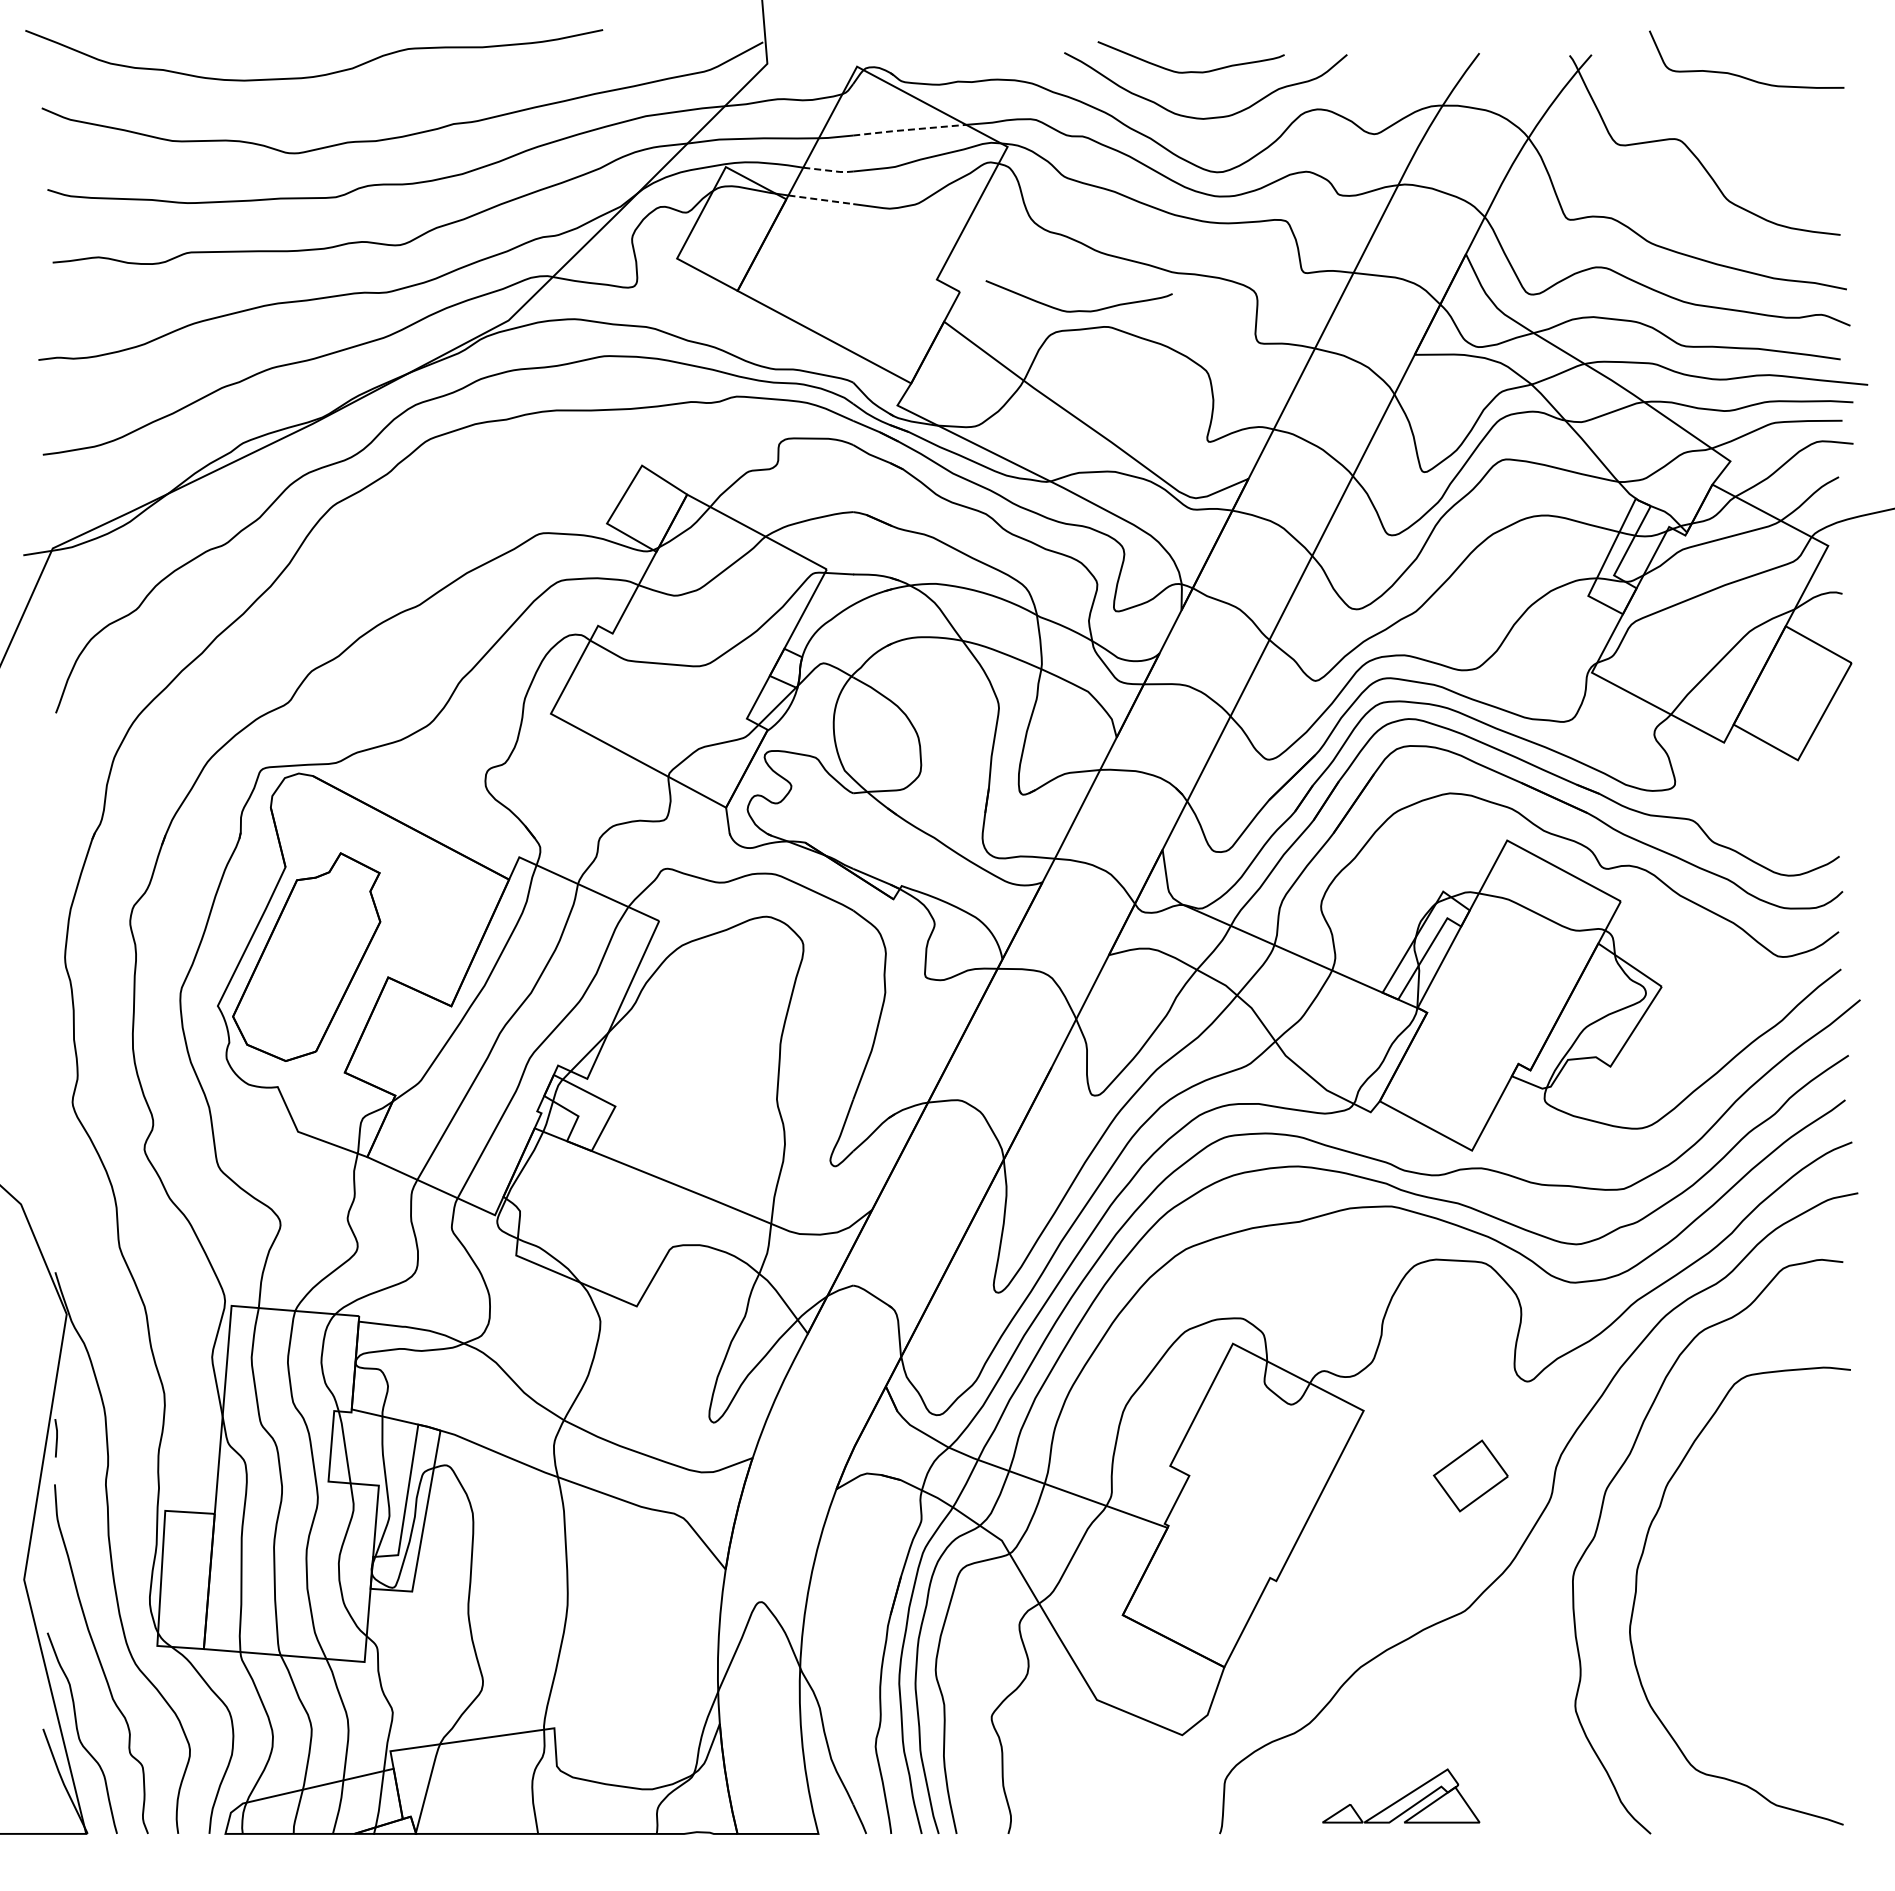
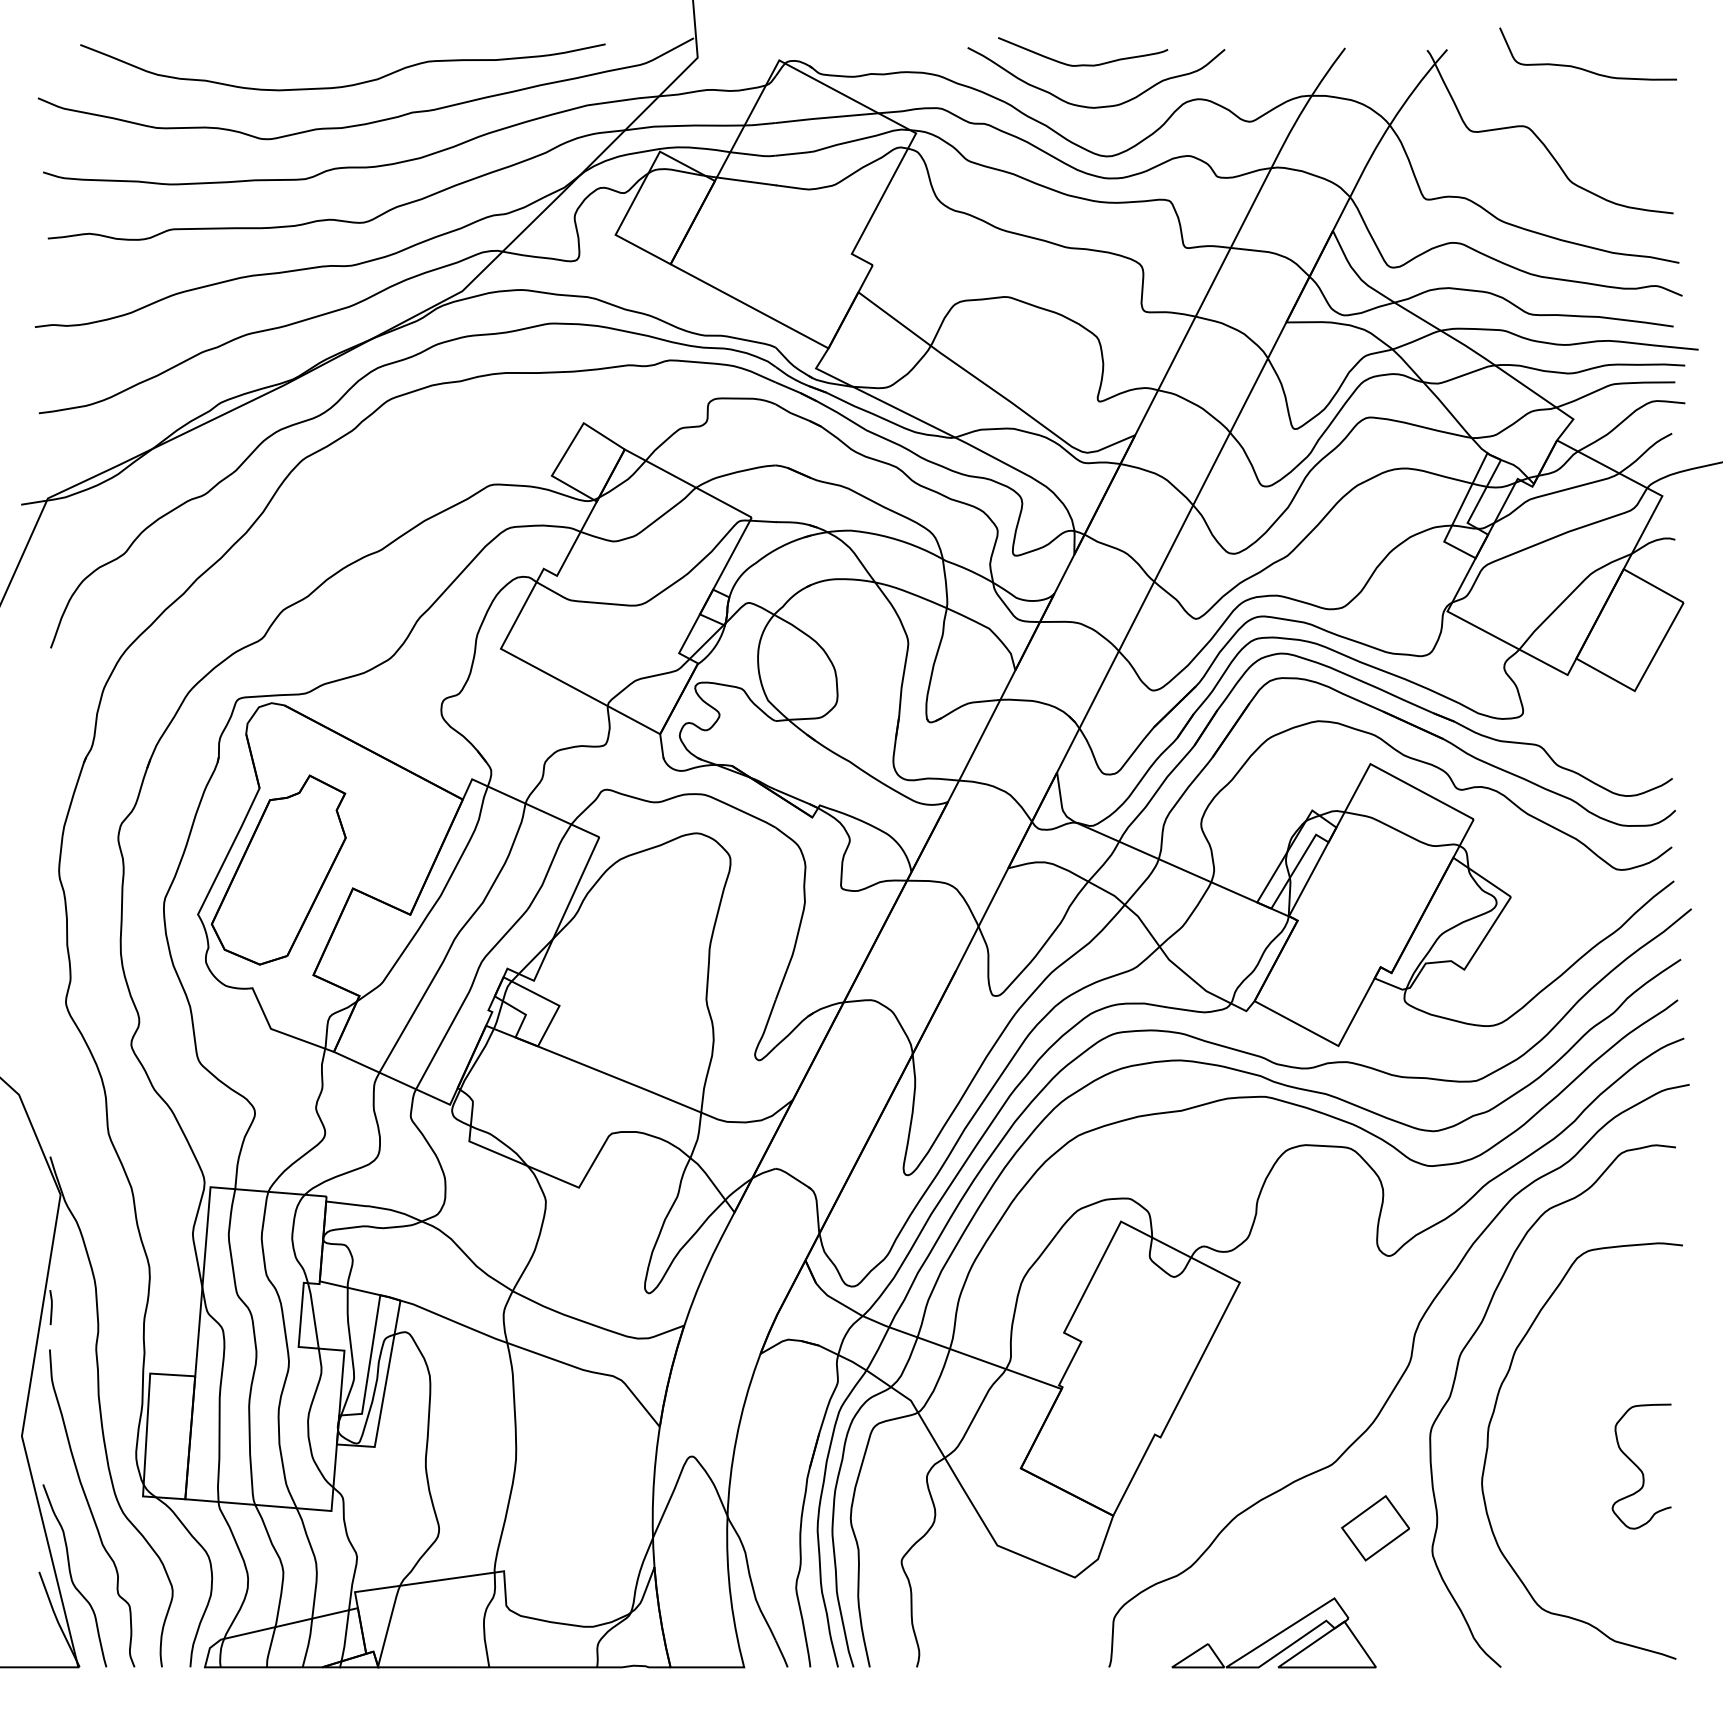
curve: (320, 74) -> (348, 84), moved
line: (909, 129) -> (826, 117), dashed -> solid
line: (830, 170) -> (755, 154), dashed -> solid
line: (820, 199) -> (746, 181), dashed -> solid
curve: (1078, 310) -> (980, 282), removed
part: (1470, 1475) -> (1375, 1527), moved
curve: (1803, 1614) -> (1639, 1467), added
part: (1400, 1795) -> (1273, 1632), size x1.43

